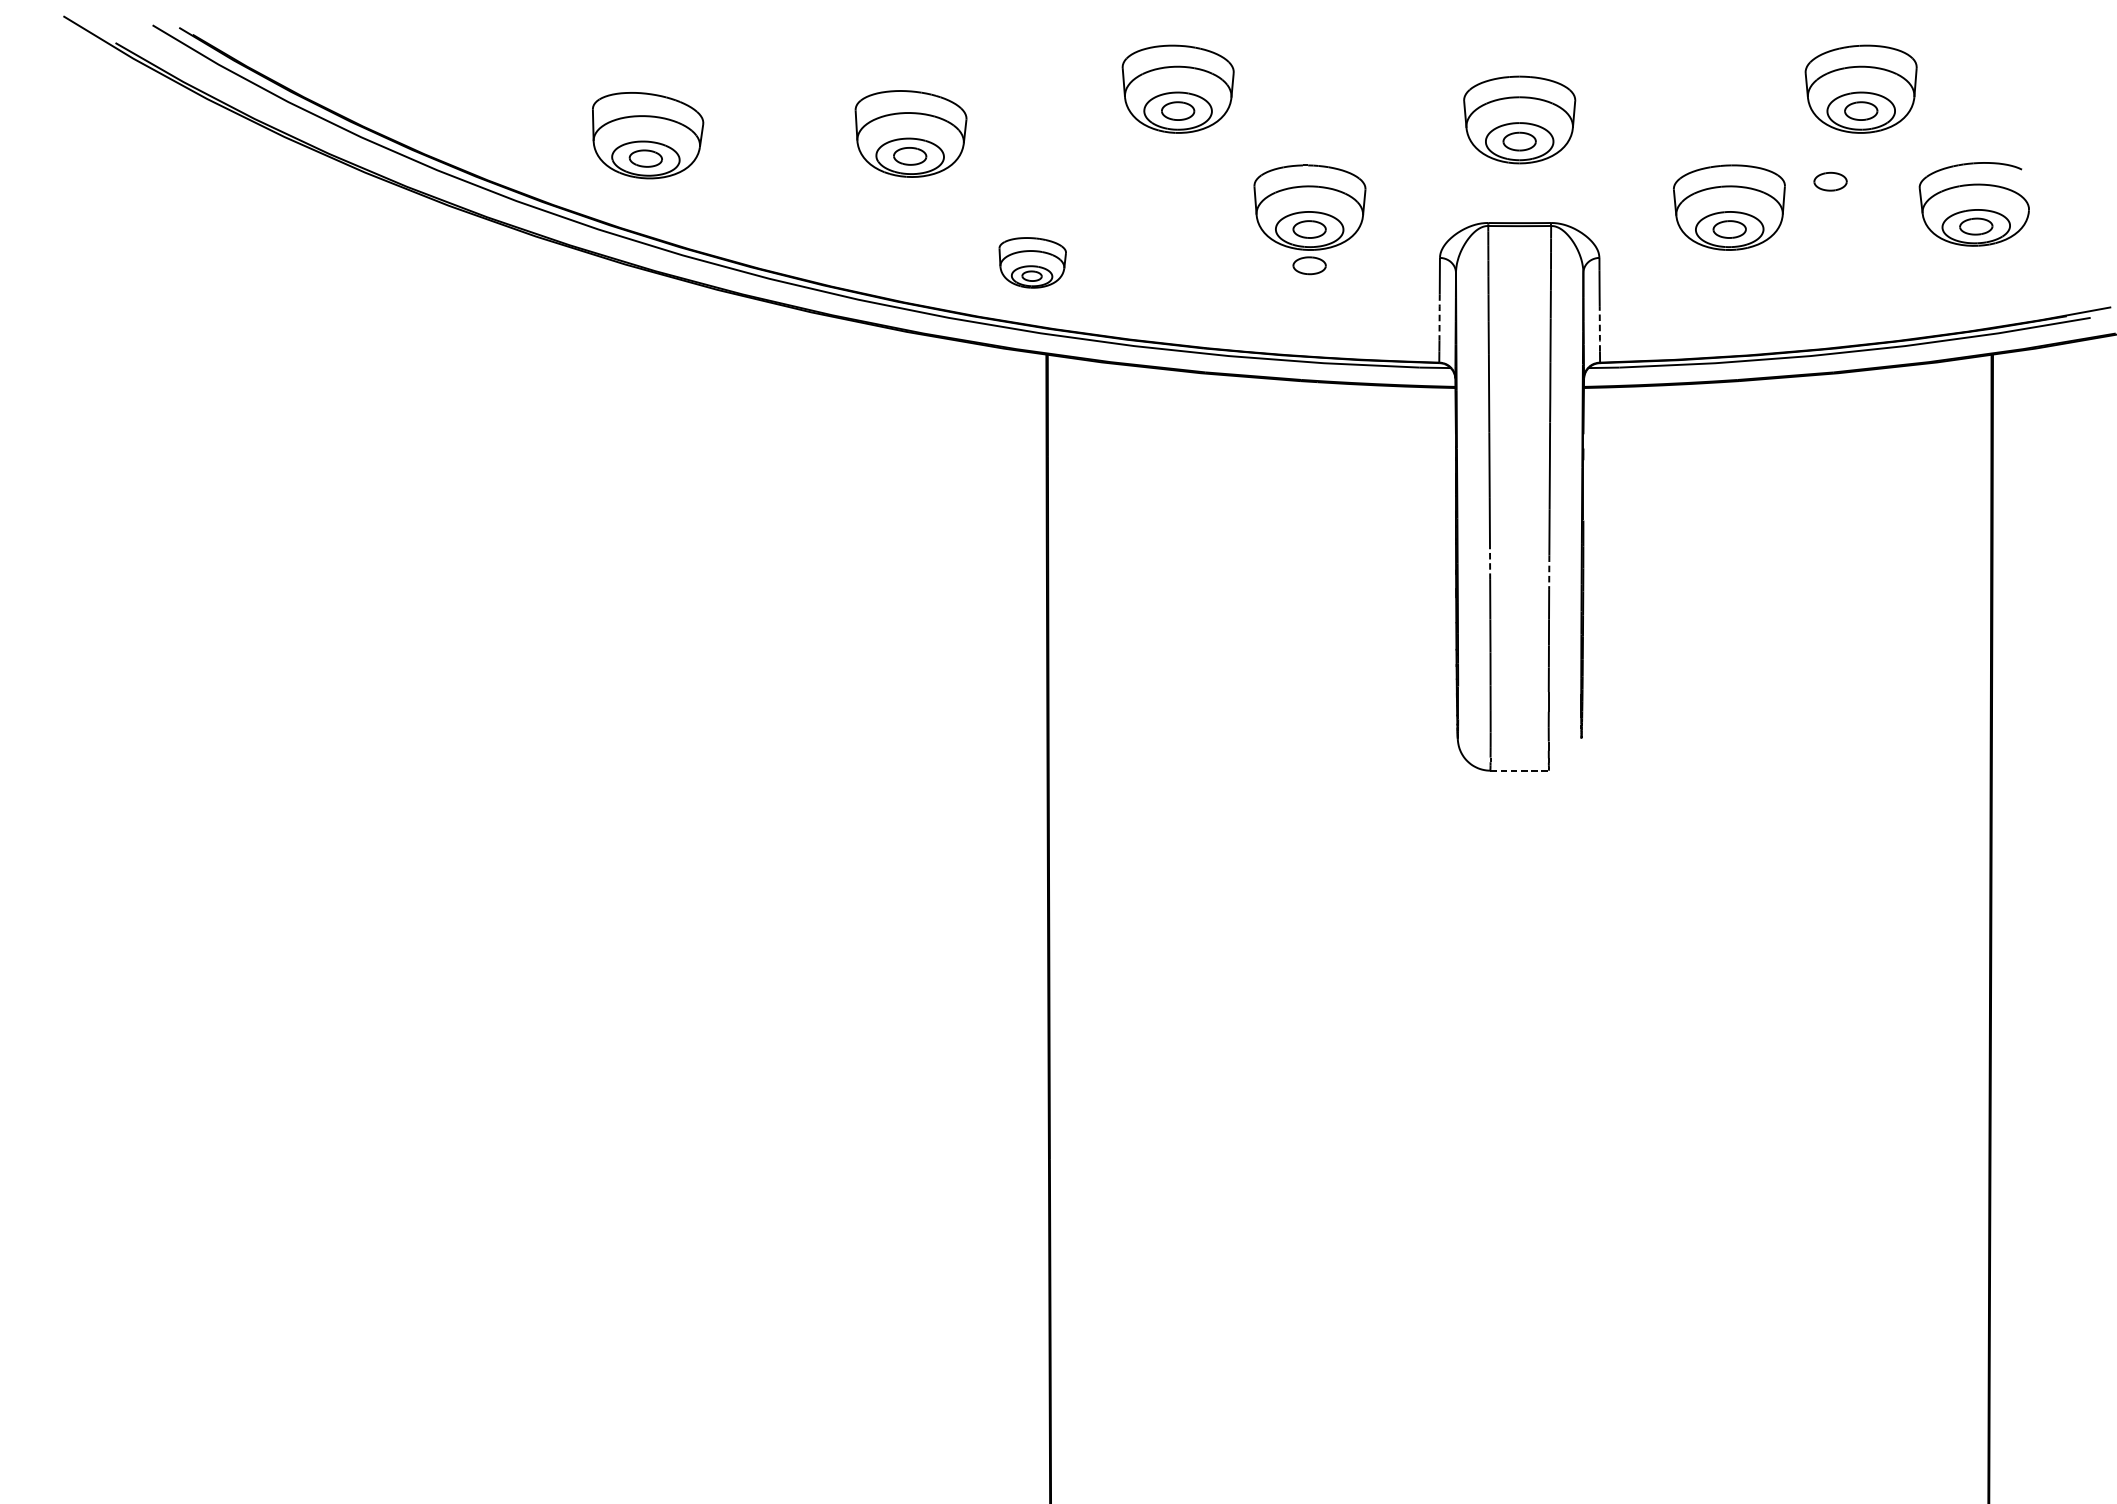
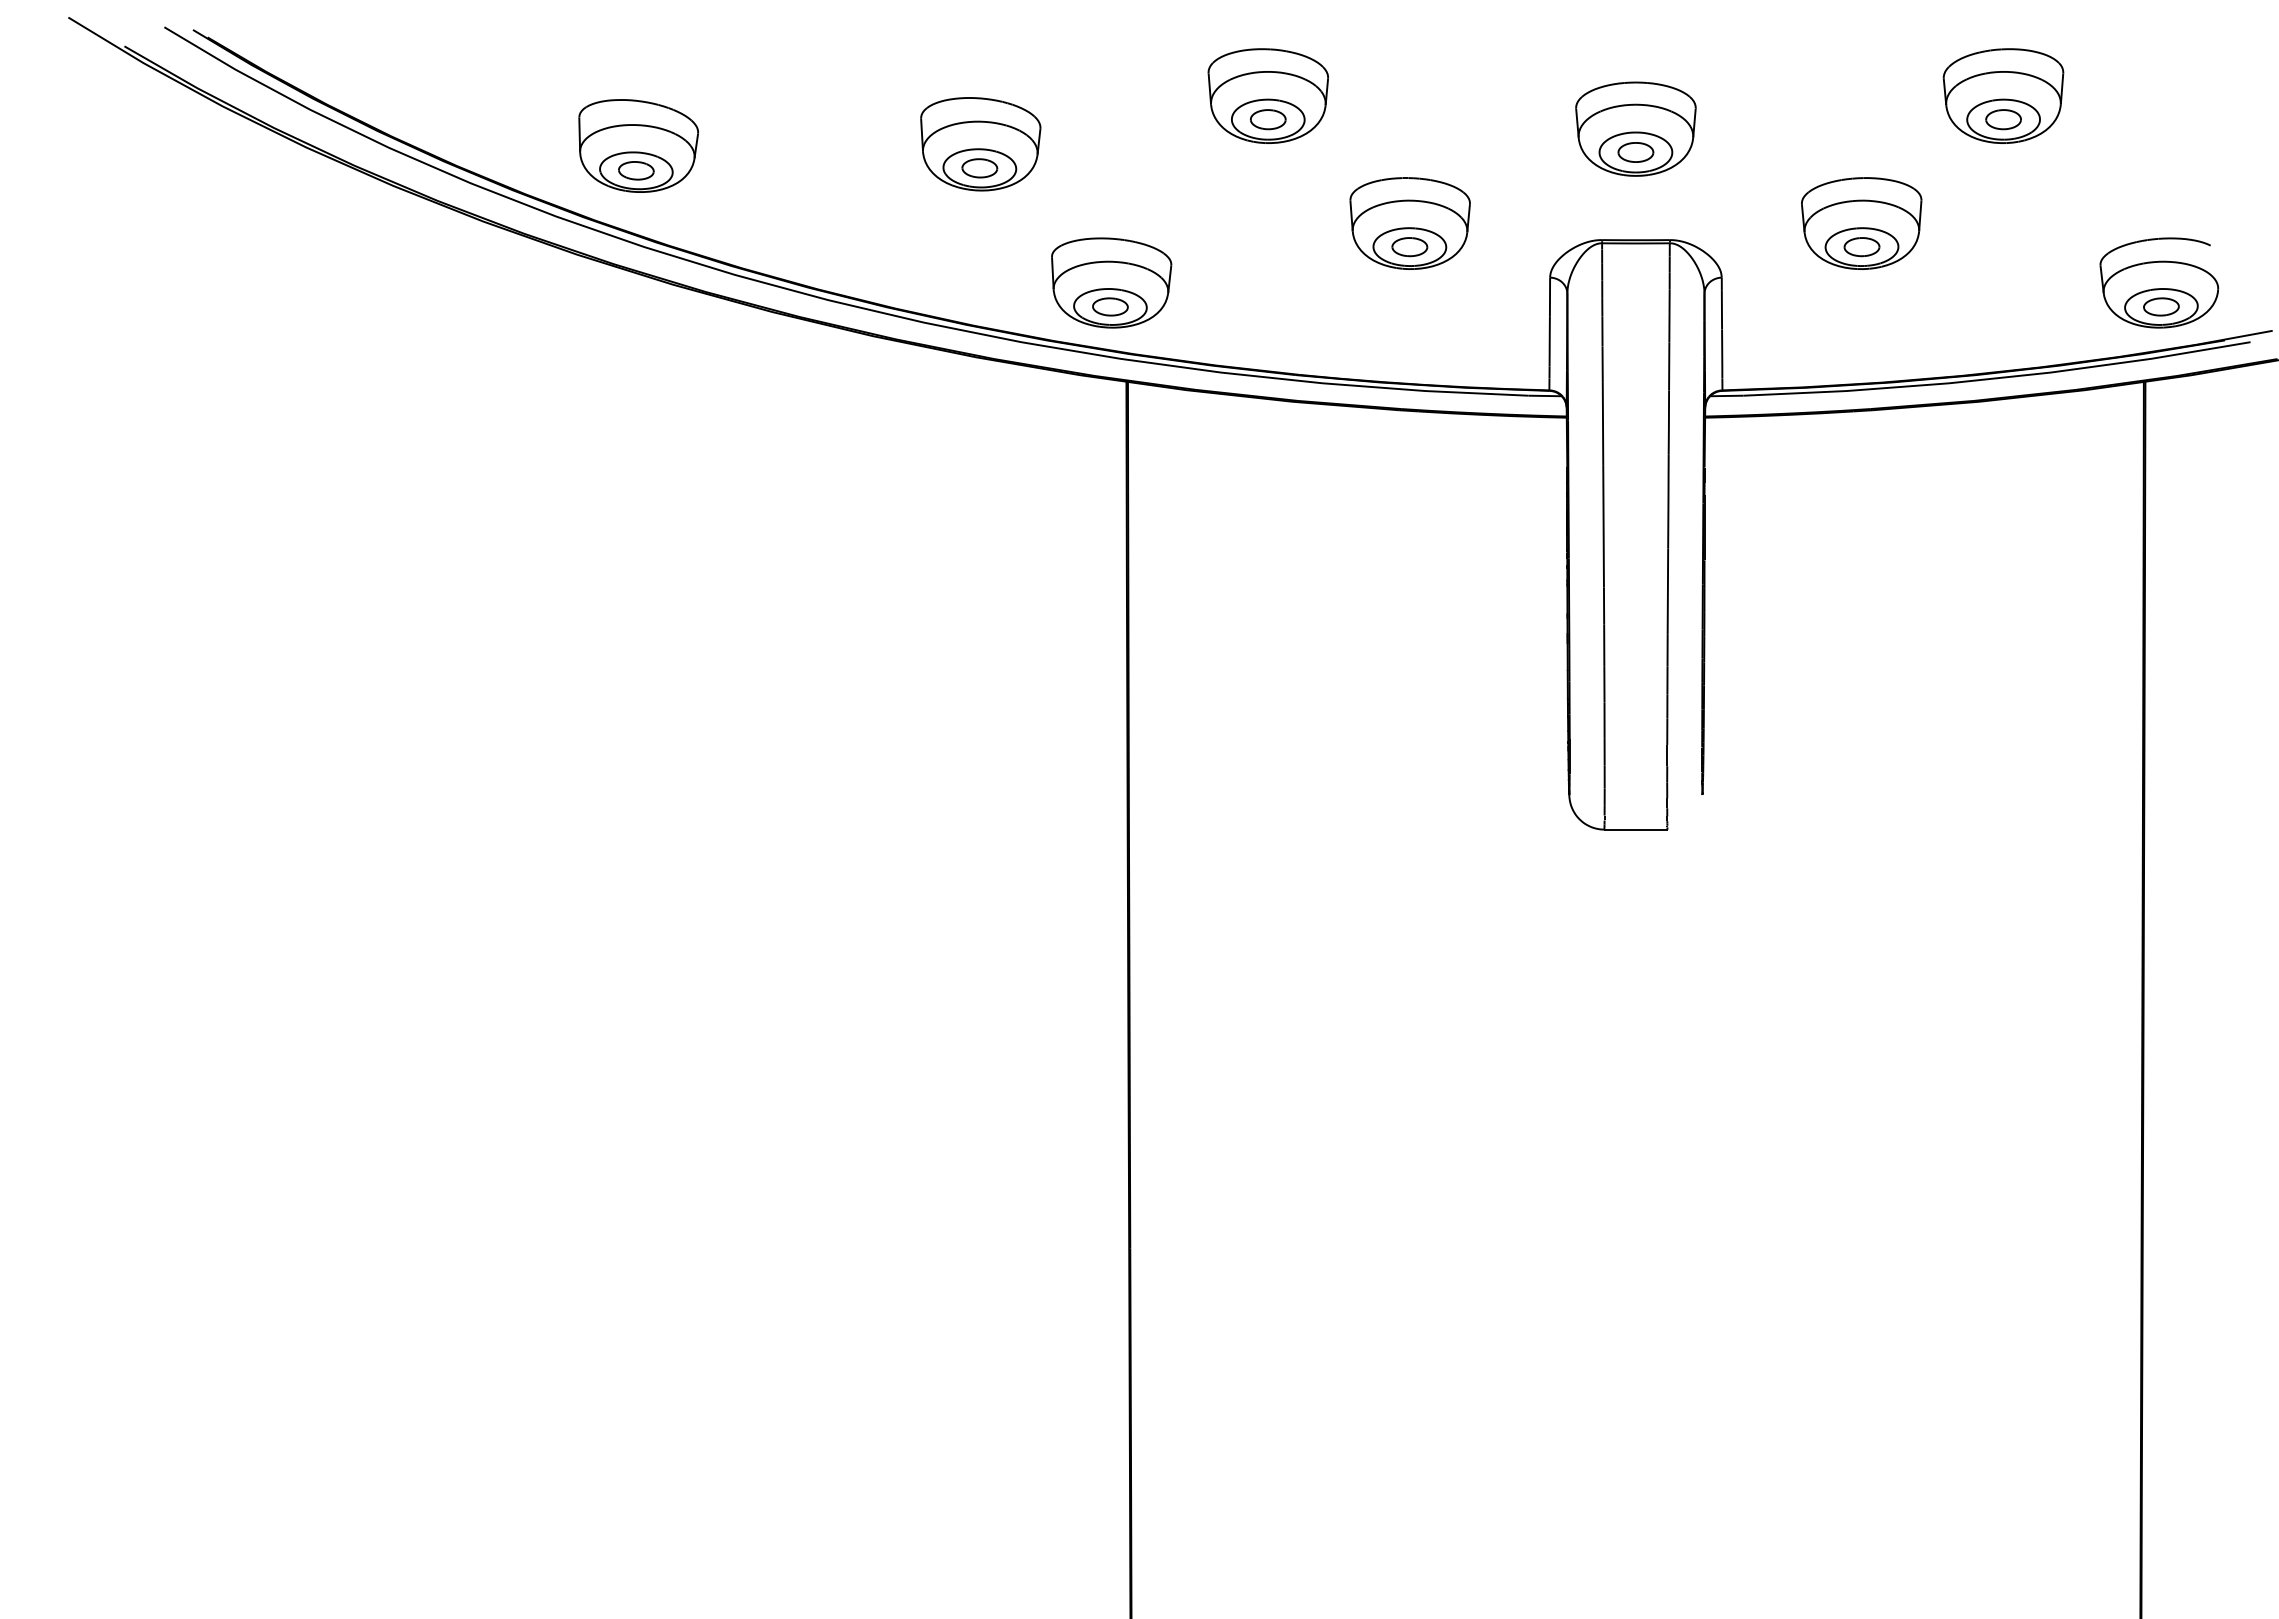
part: (647, 135) -> (638, 145), moved
part: (1830, 181) -> (1970, 195), removed
part: (1974, 203) -> (2159, 282), moved
part: (1032, 262) -> (1111, 282), size x1.67
part: (1309, 266) -> (1409, 286), removed
line: (1439, 317) -> (1549, 341), dashed -> solid
line: (1600, 328) -> (1722, 353), dashed -> solid
line: (1490, 562) -> (1604, 605), dashed -> solid
line: (1549, 572) -> (1667, 616), dashed -> solid
line: (1519, 770) -> (1635, 829), dashed -> solid

